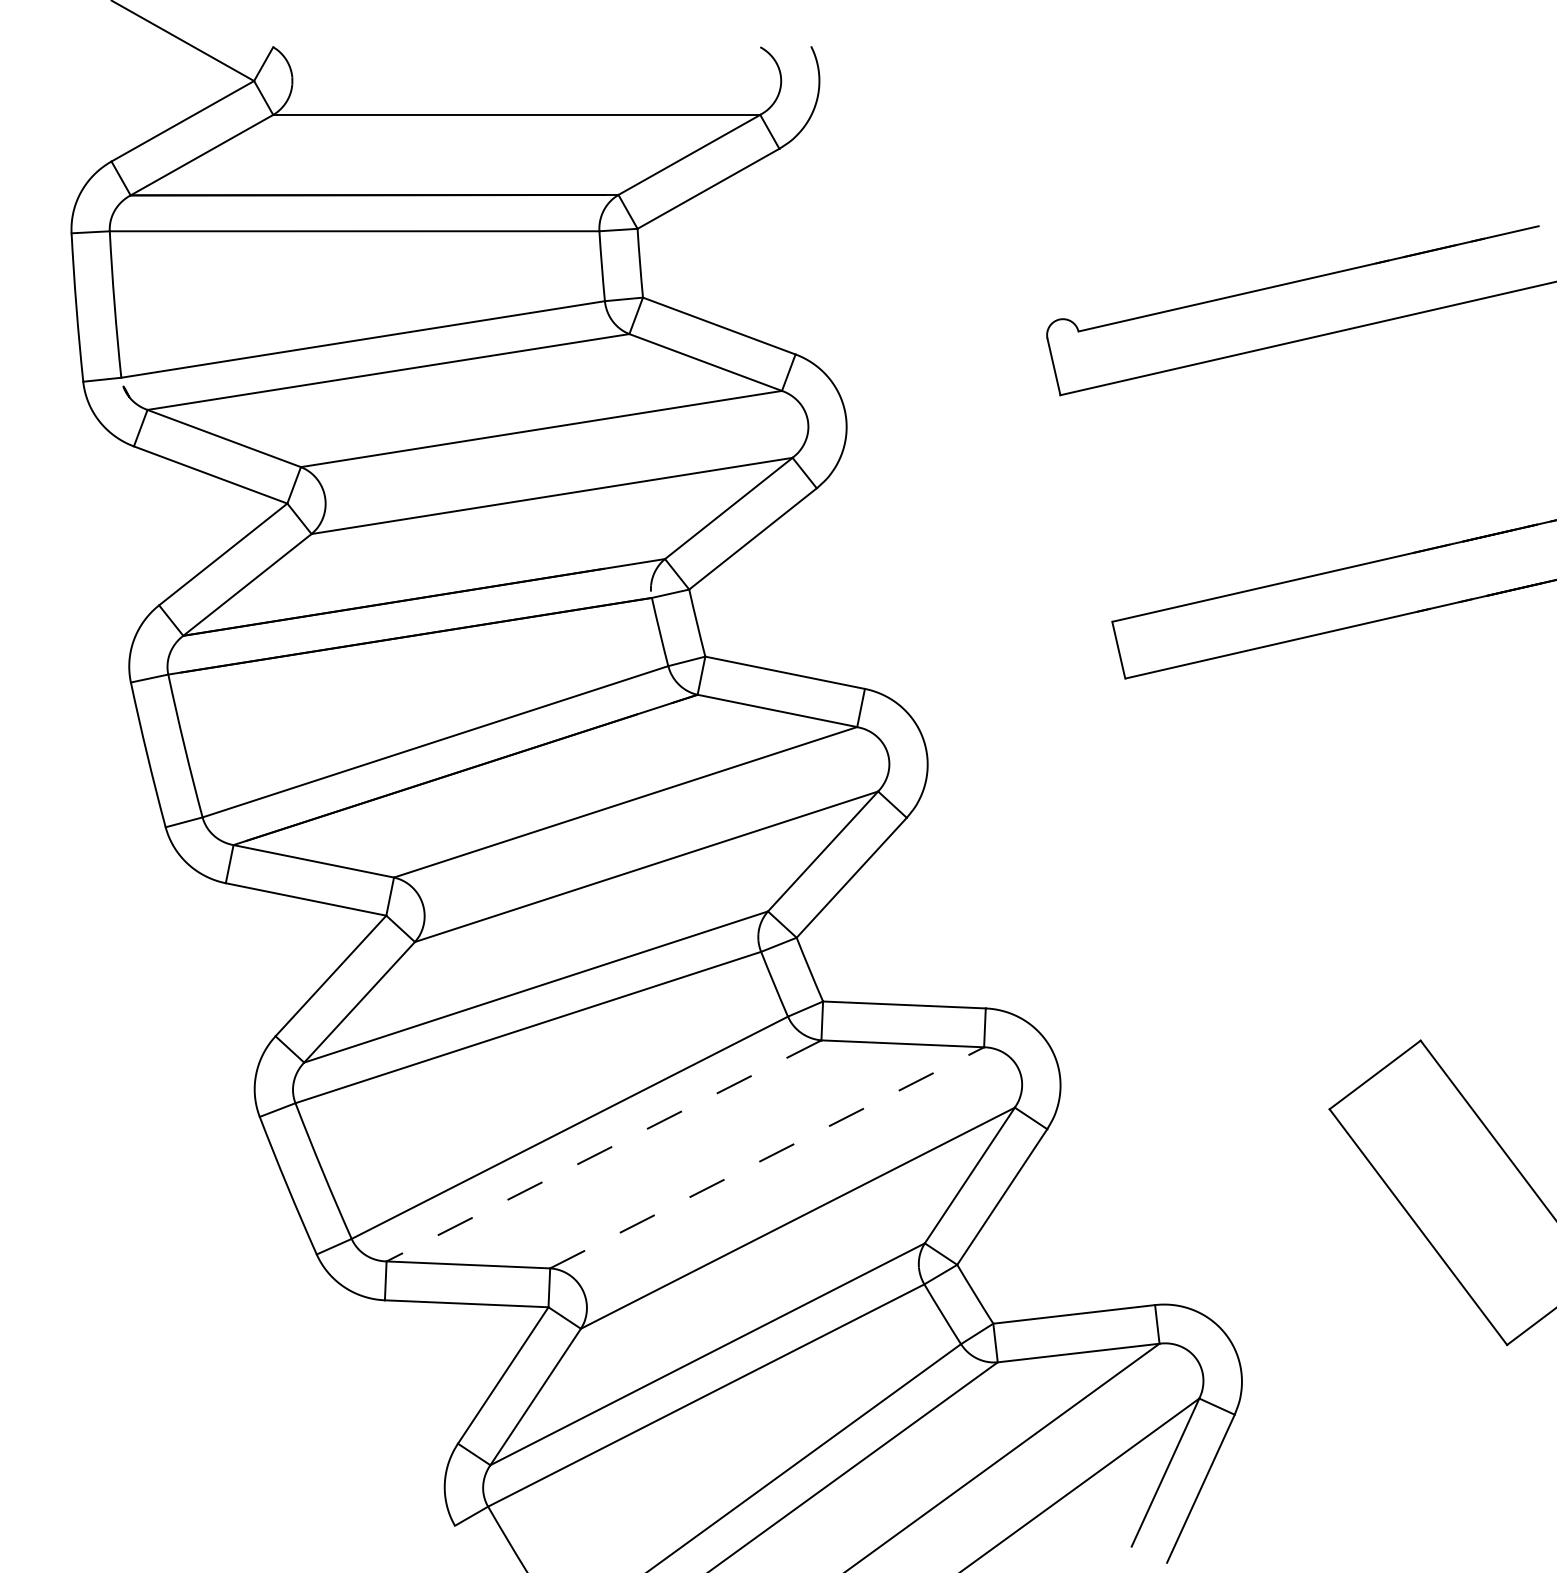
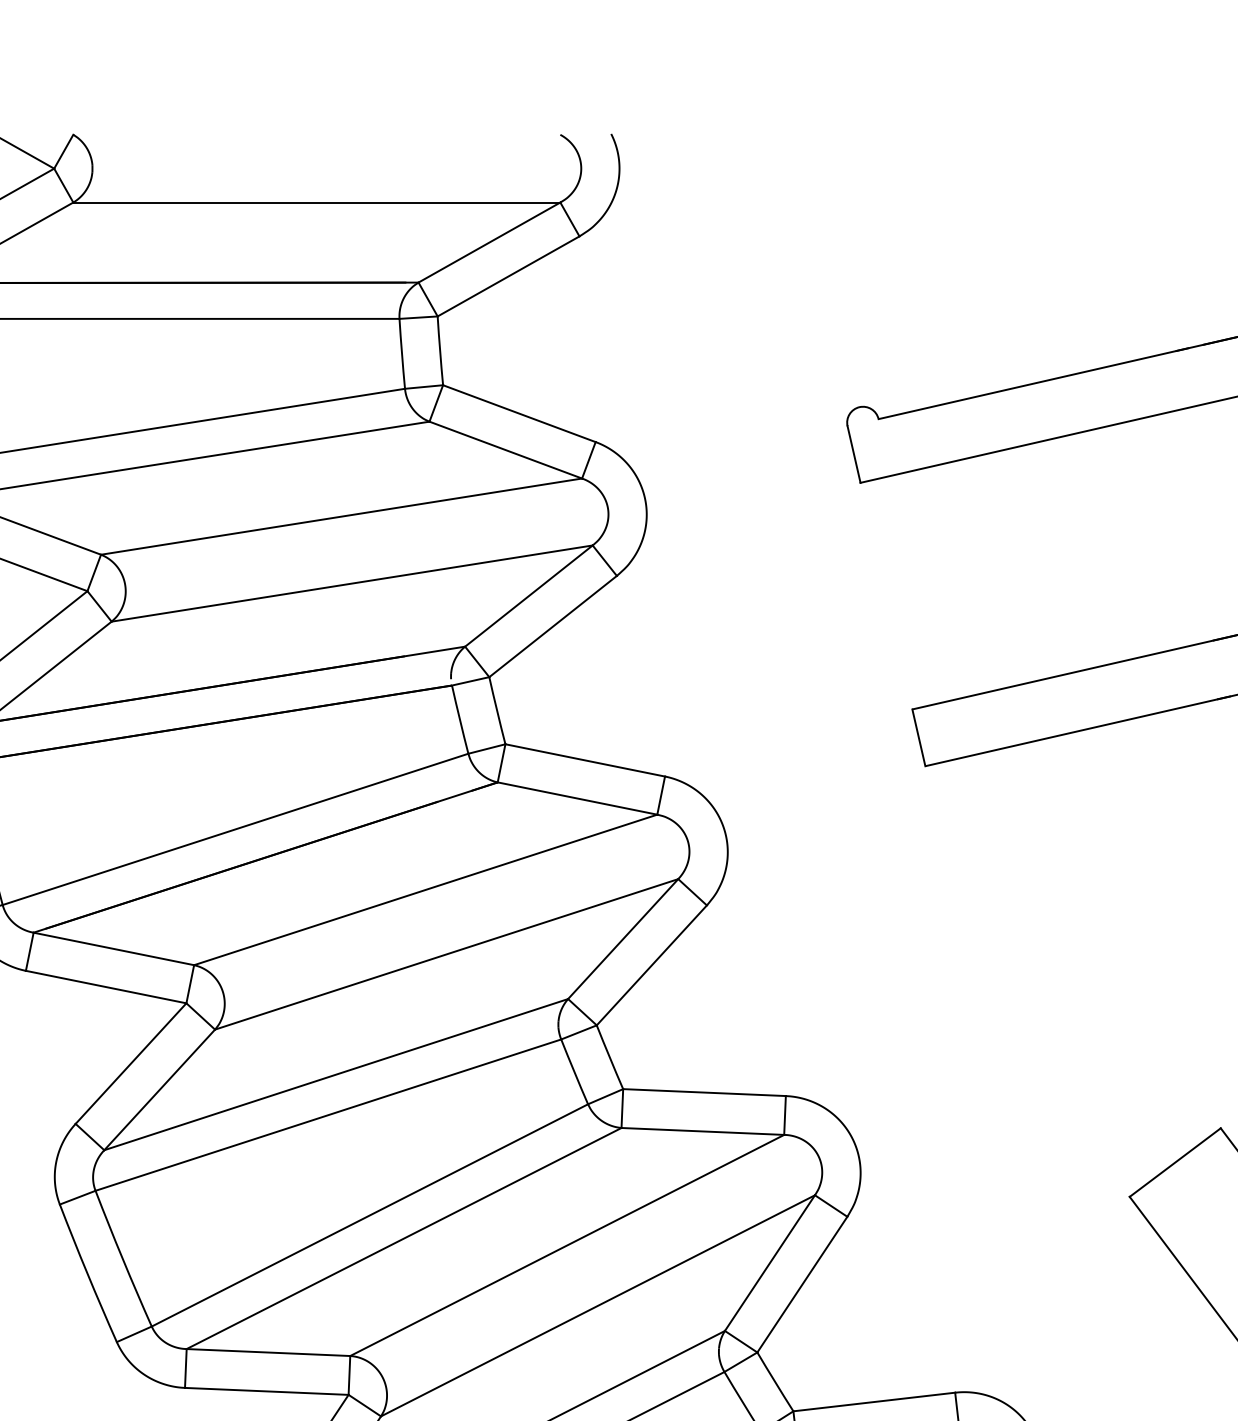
line: (604, 1150) -> (404, 1238), dashed -> solid
line: (767, 1157) -> (567, 1245), dashed -> solid

